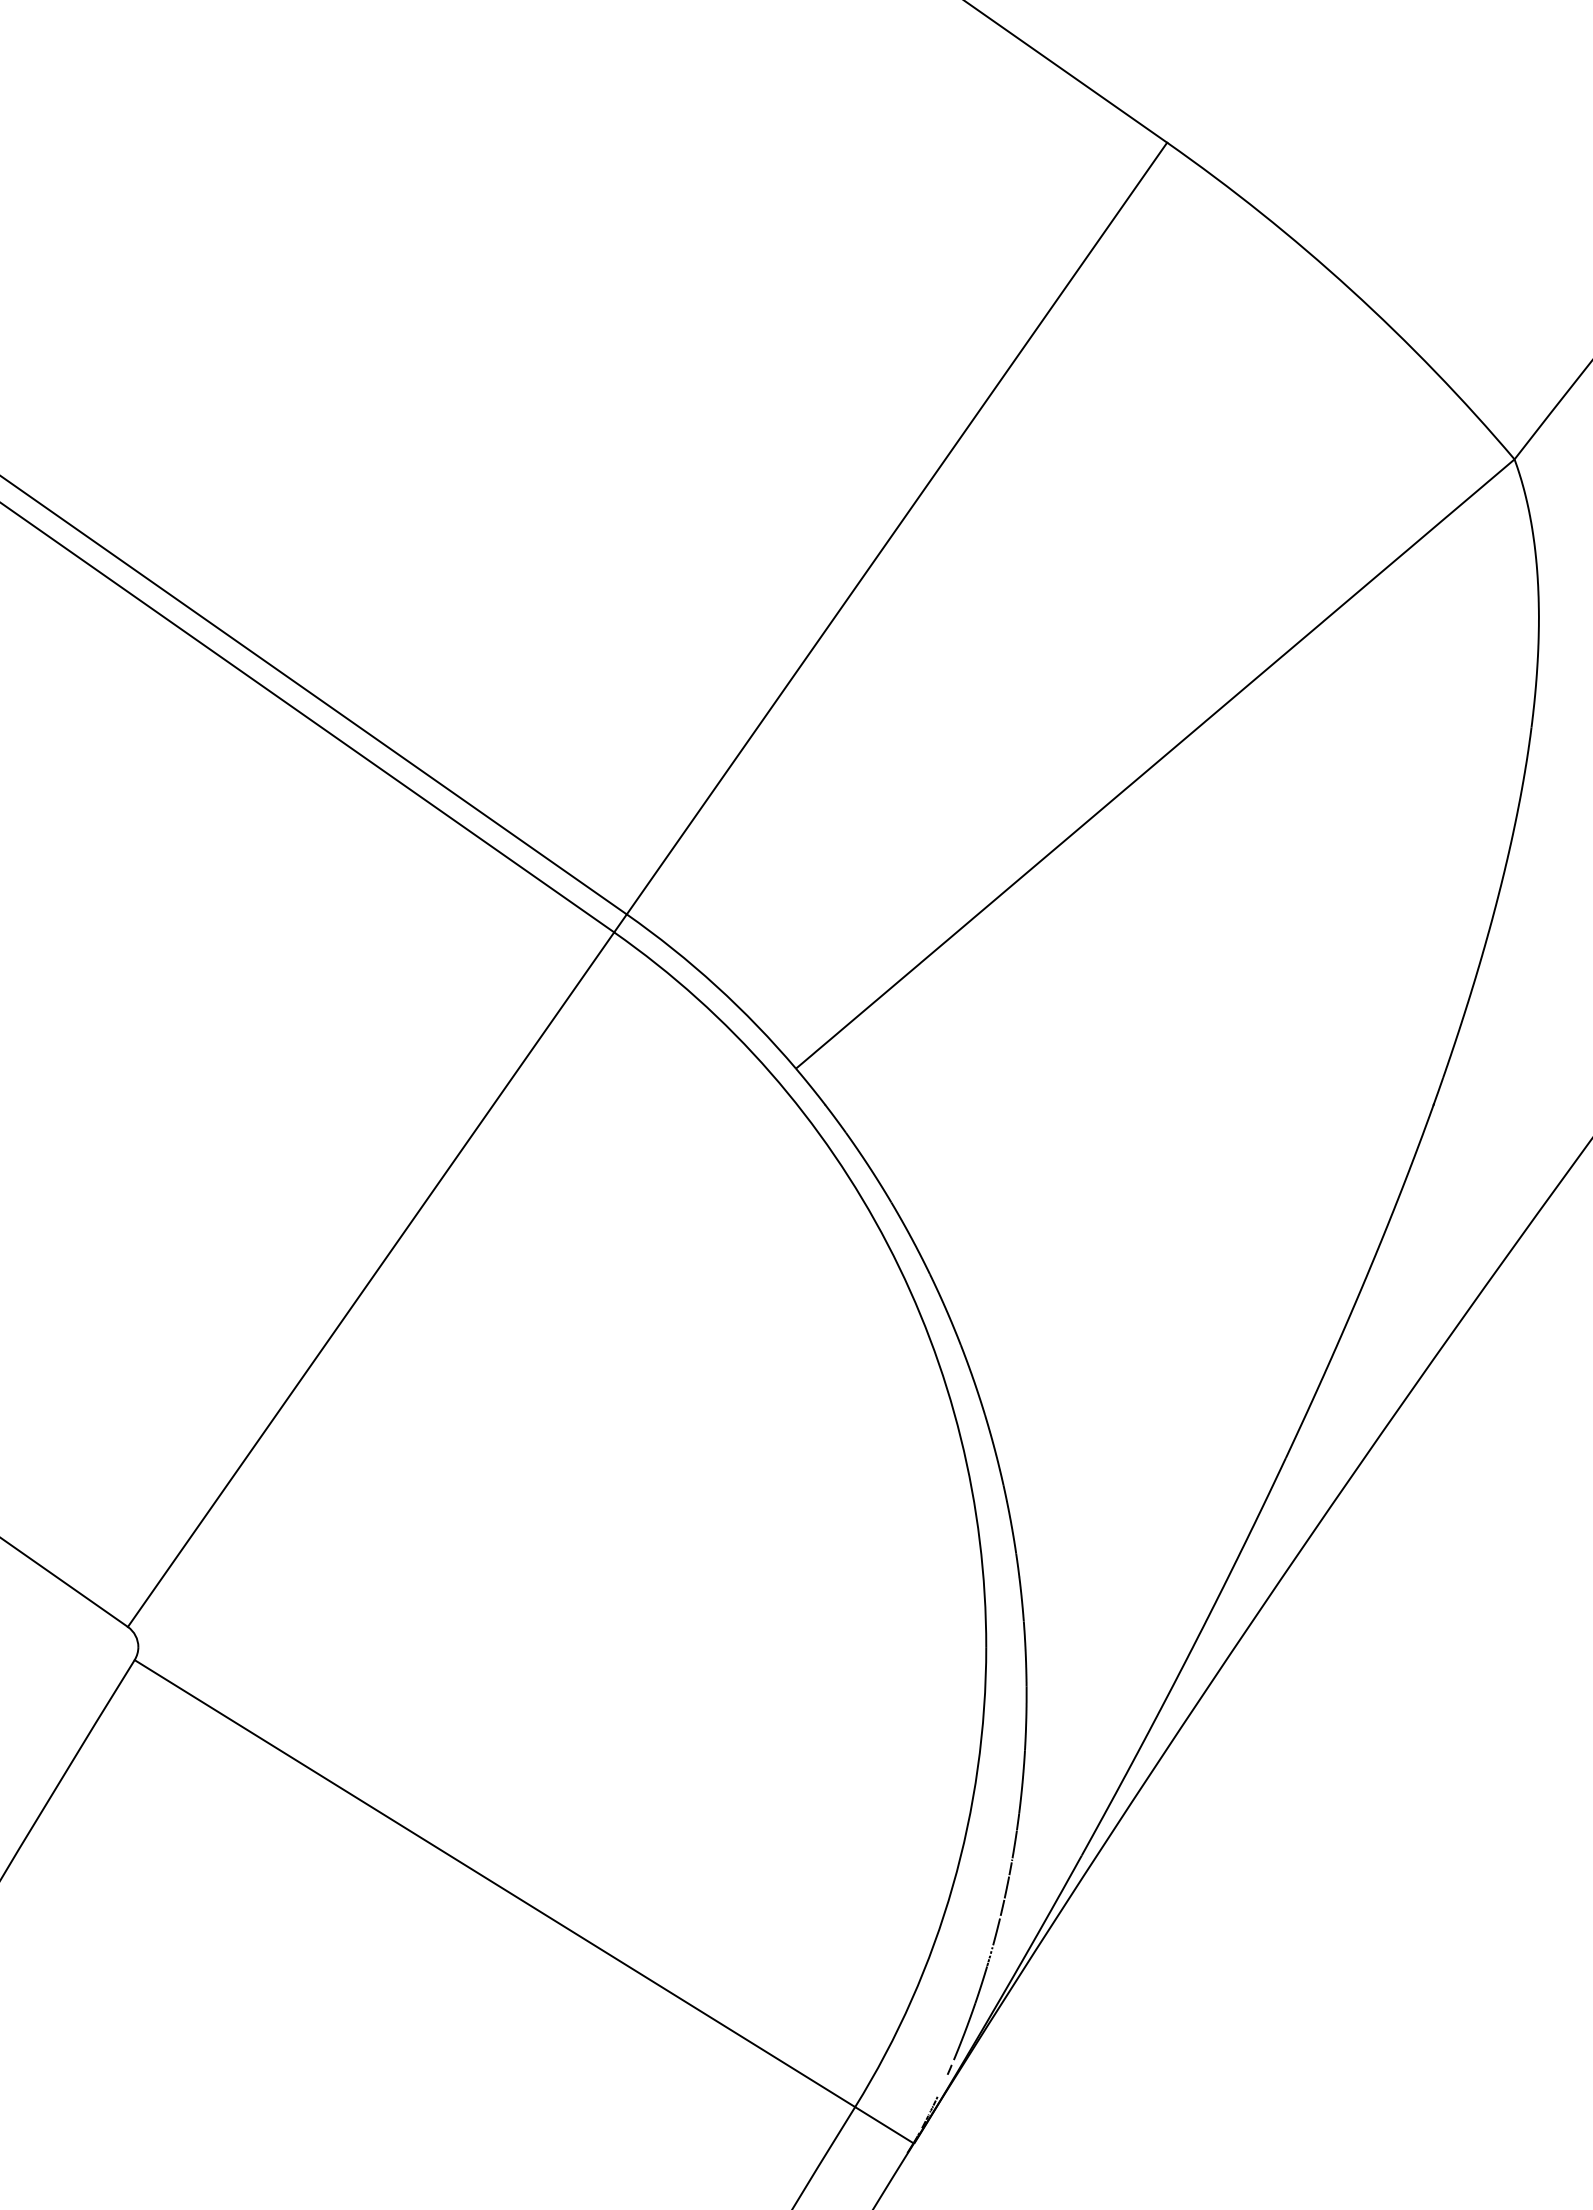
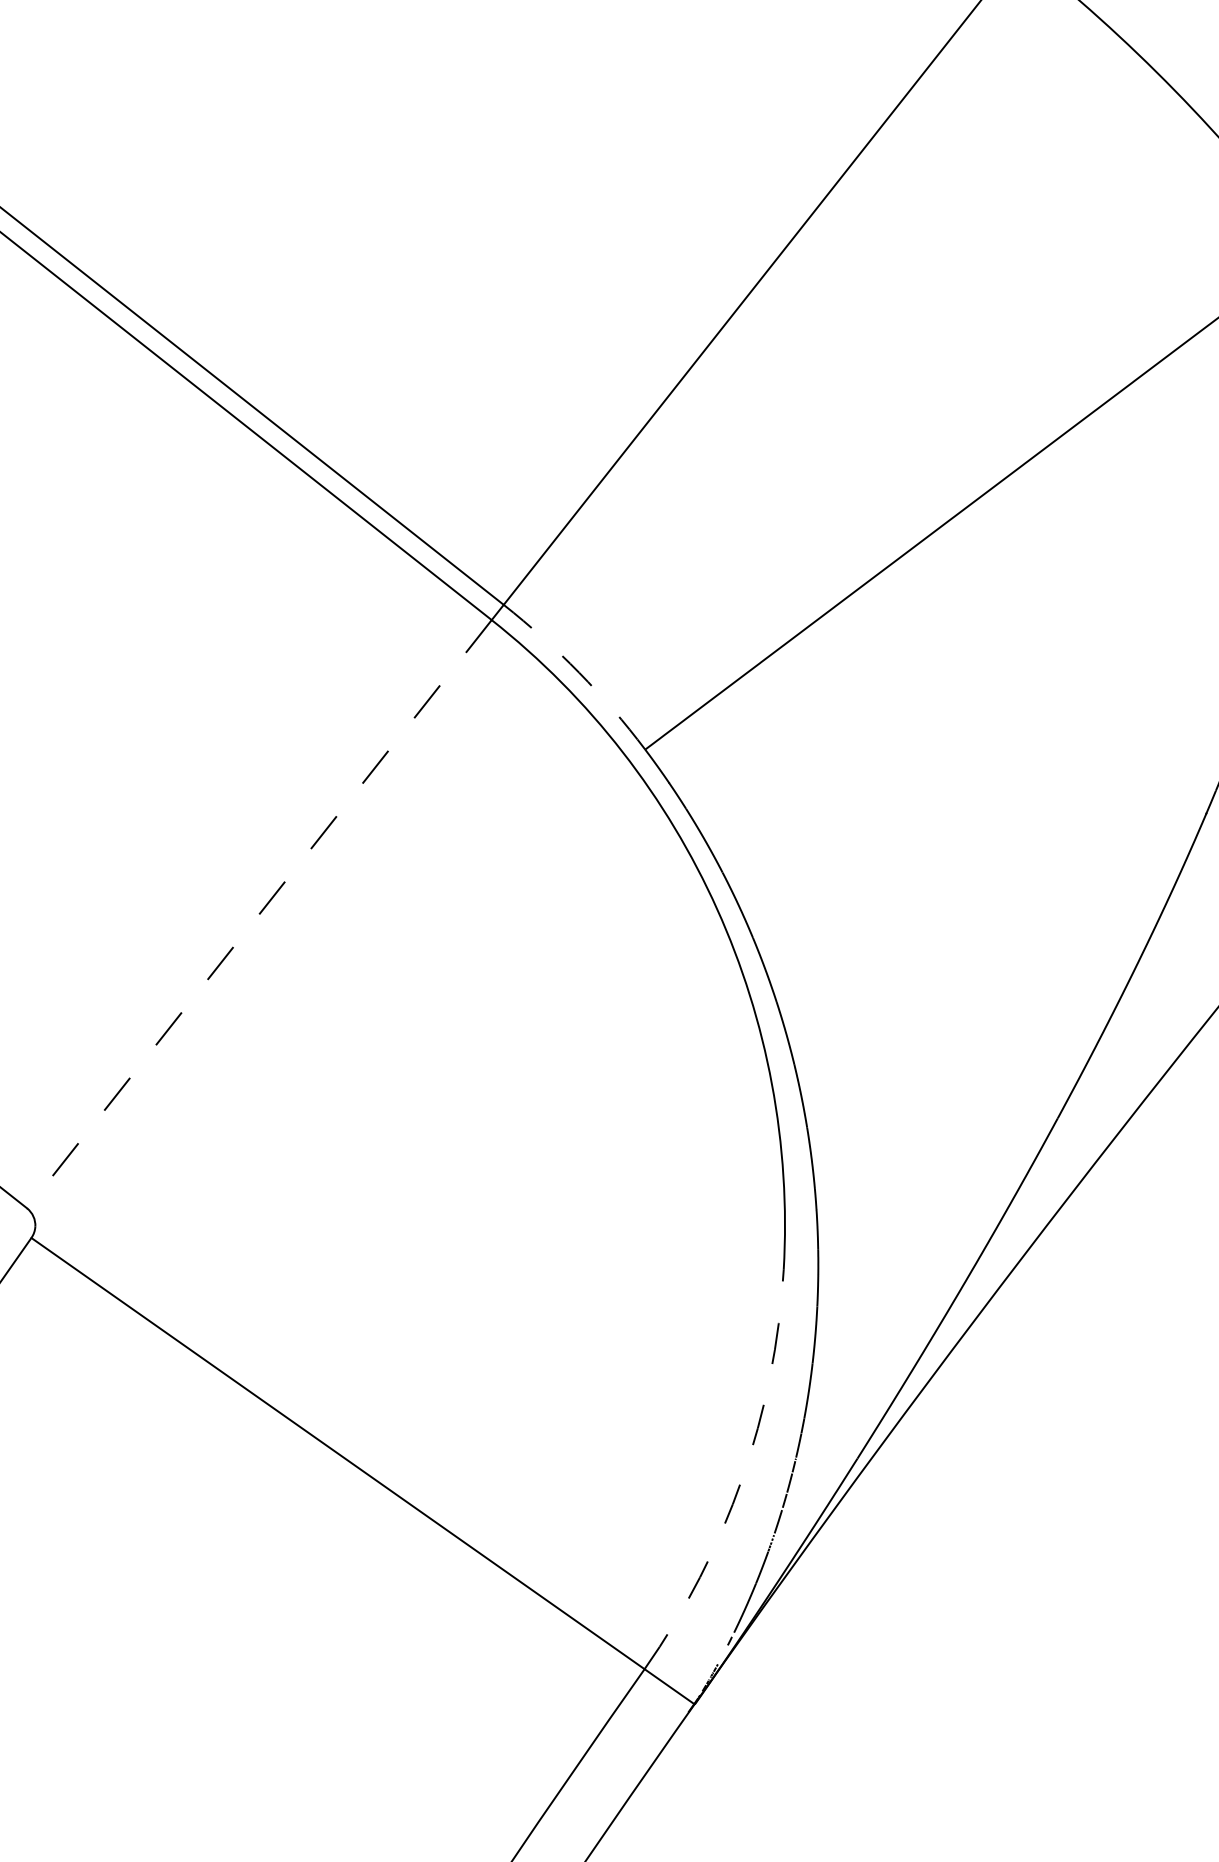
arc: (716, 986) -> (579, 673), solid -> dashed
line: (371, 1279) -> (259, 914), solid -> dashed
arc: (952, 1886) -> (741, 1479), solid -> dashed

